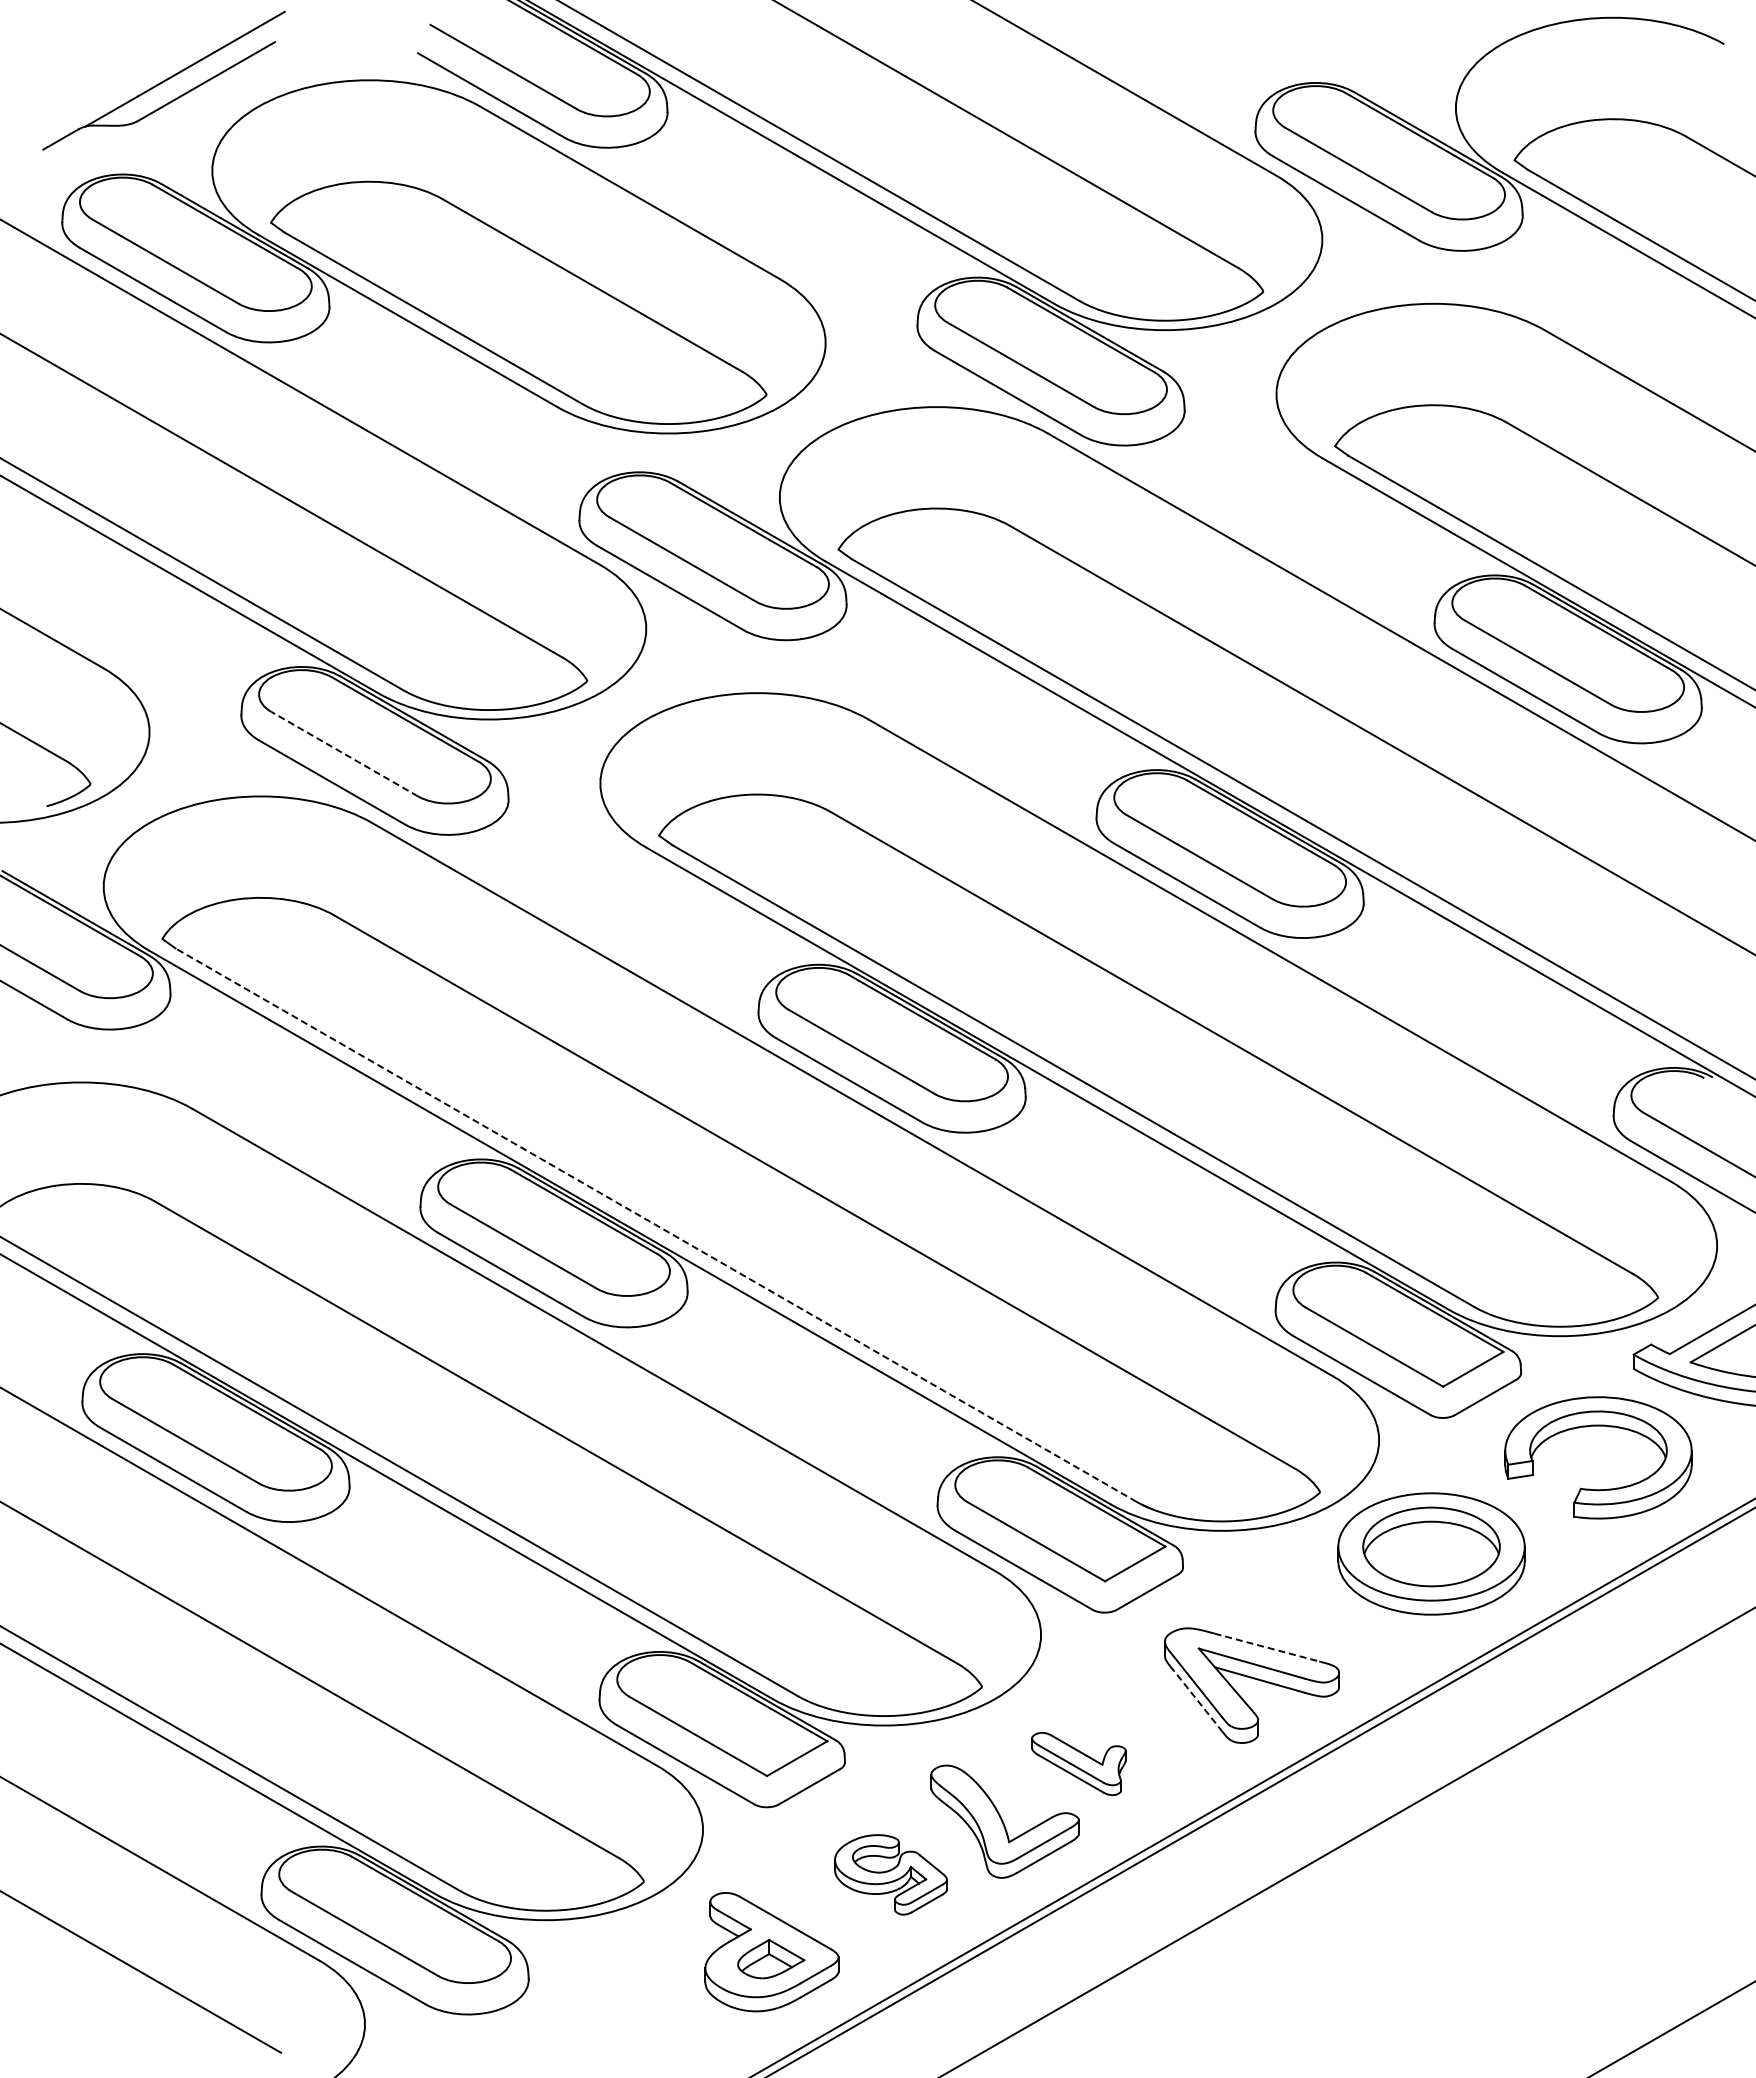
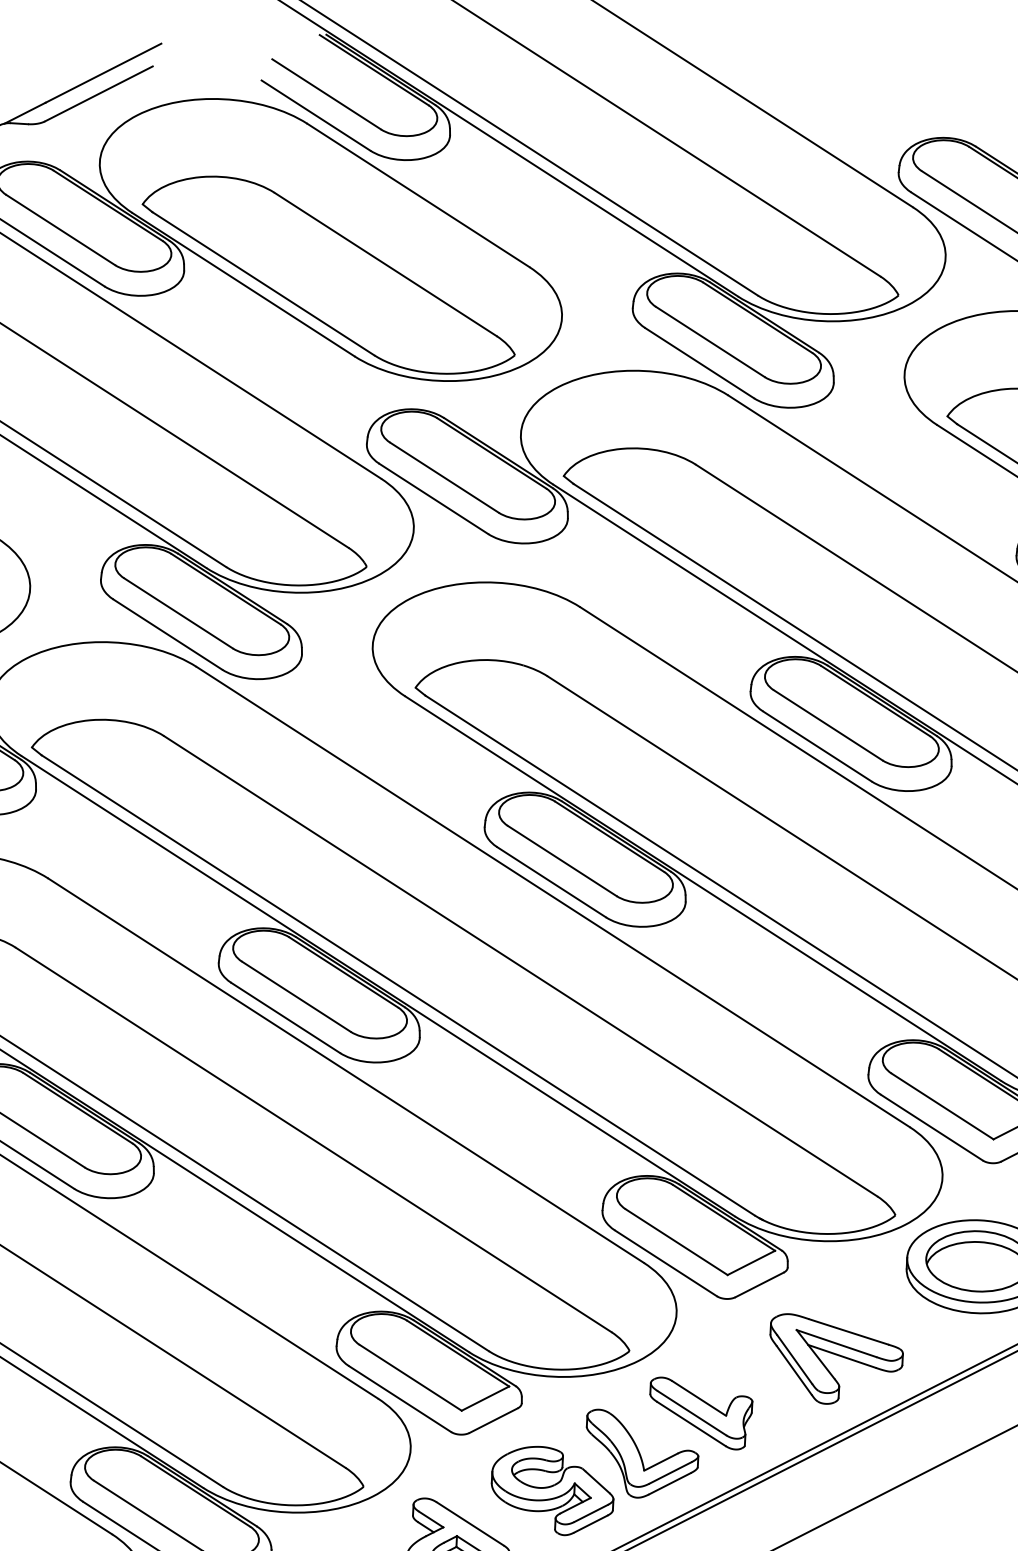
line: (344, 754) -> (178, 613), dashed -> solid
line: (656, 1225) -> (398, 985), dashed -> solid
line: (1267, 1647) -> (849, 1331), dashed -> solid
line: (1198, 1701) -> (794, 1370), dashed -> solid
part: (1078, 1763) -> (700, 1413), size x1.43
part: (890, 1874) -> (552, 1490), size x1.43

